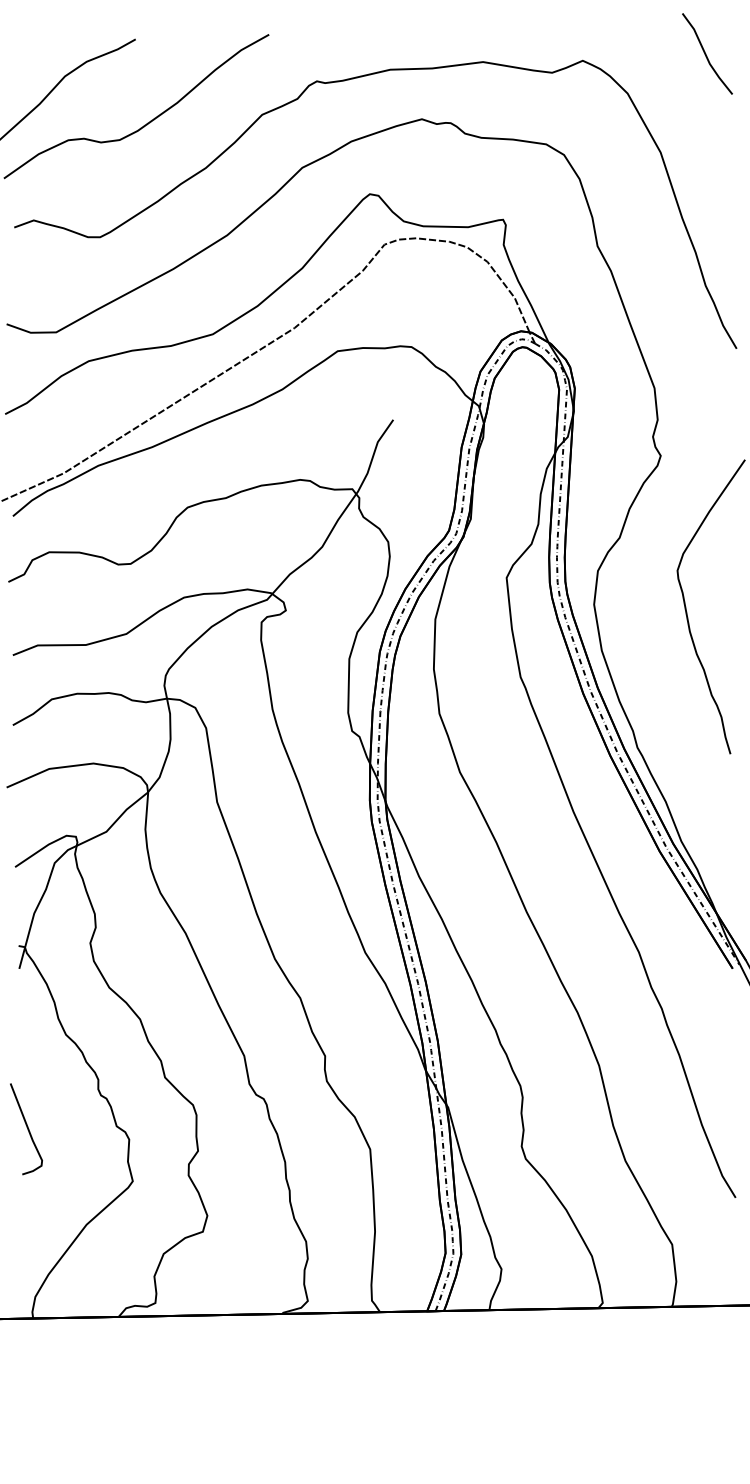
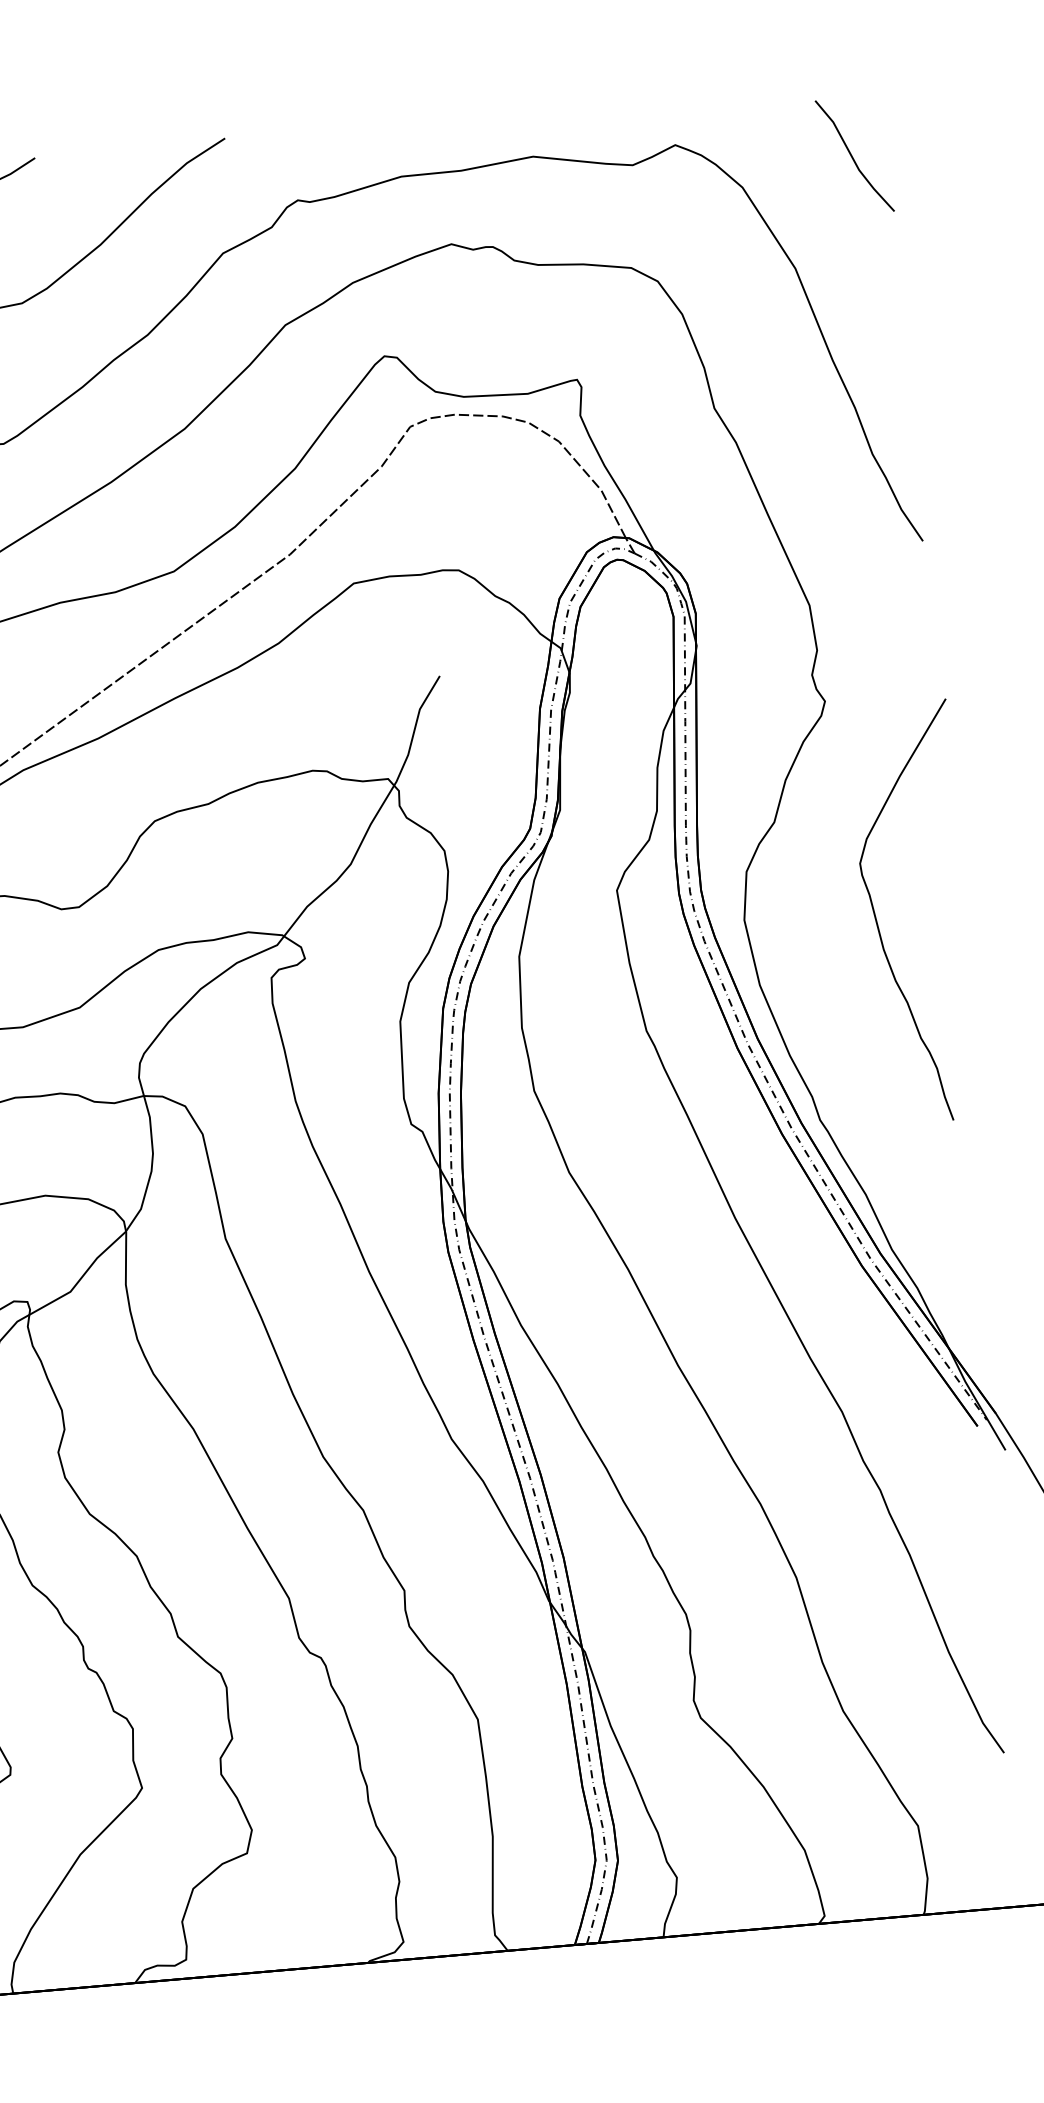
line: (706, 53) -> (853, 155), moved

